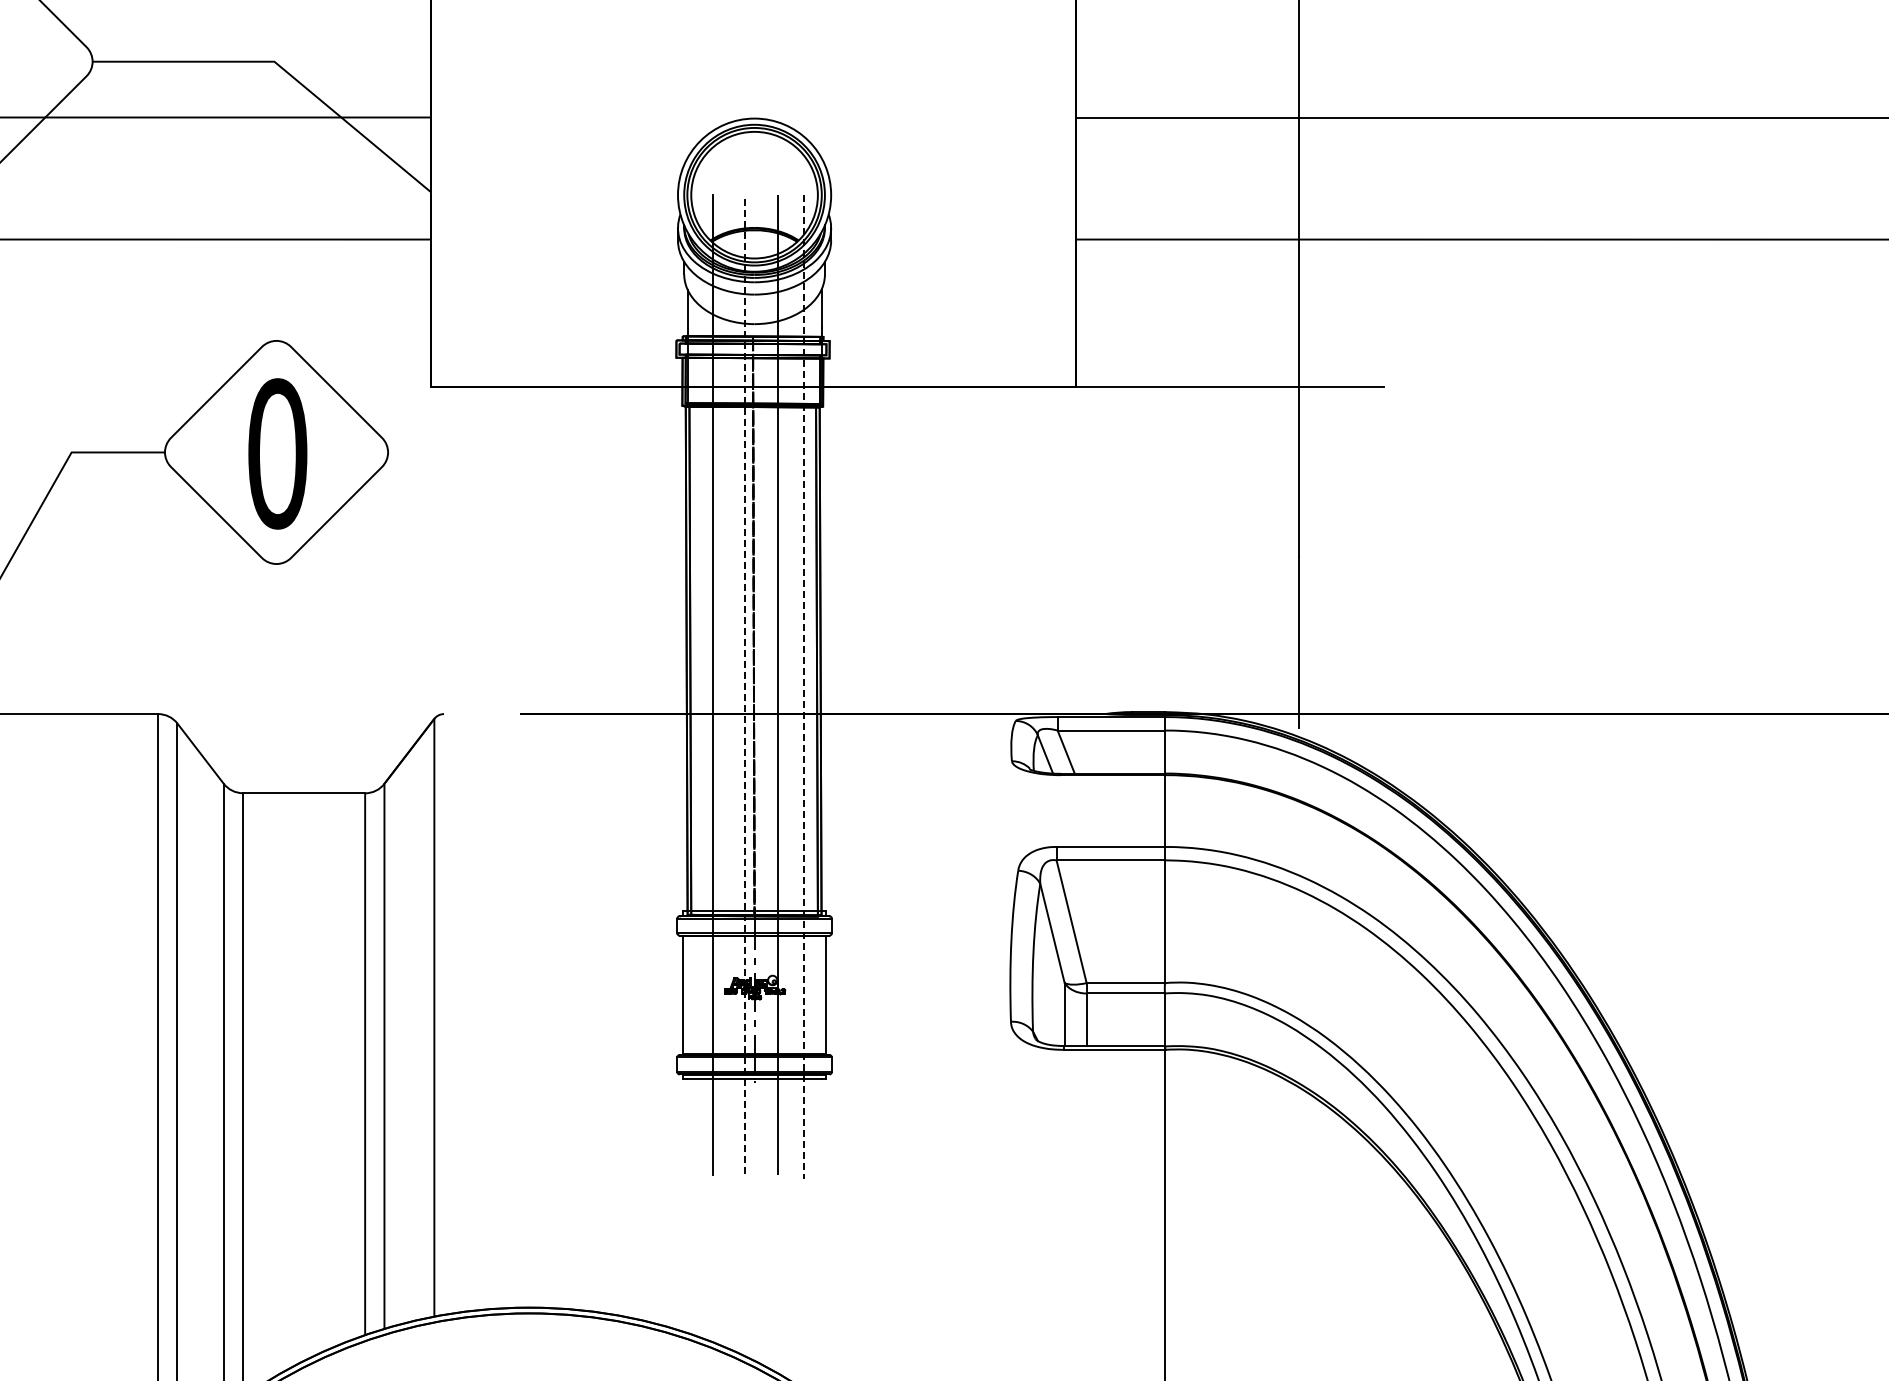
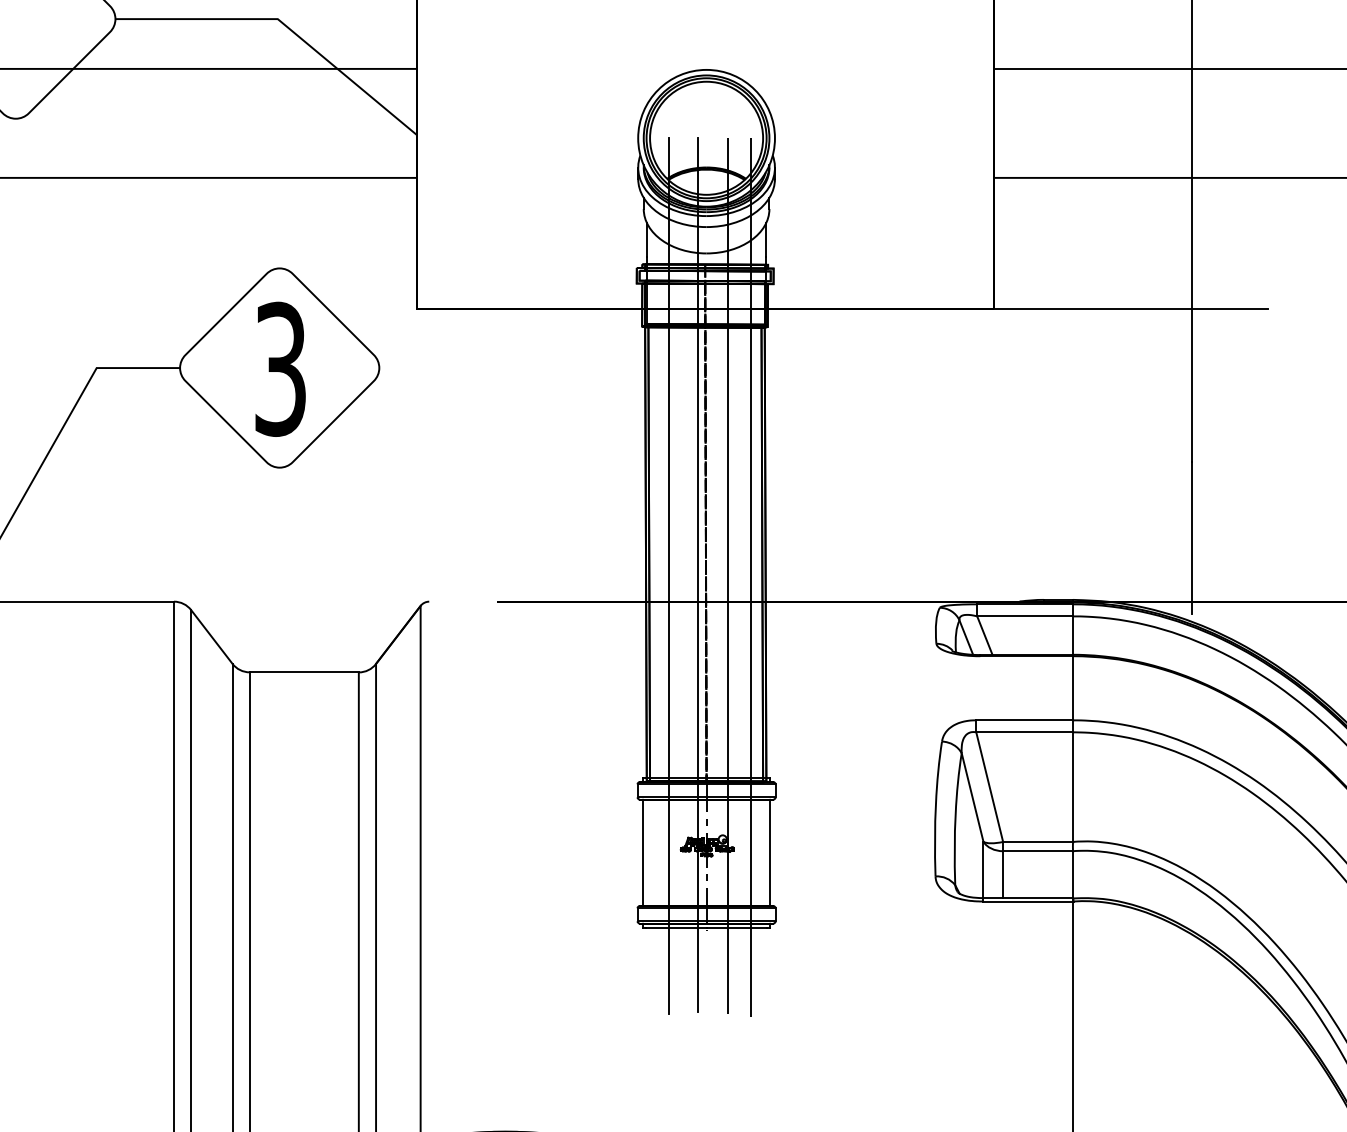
text: (277, 453) -> (280, 368), 0 -> 3
line: (744, 684) -> (697, 575), dashed -> solid
line: (804, 687) -> (751, 577), dashed -> solid

